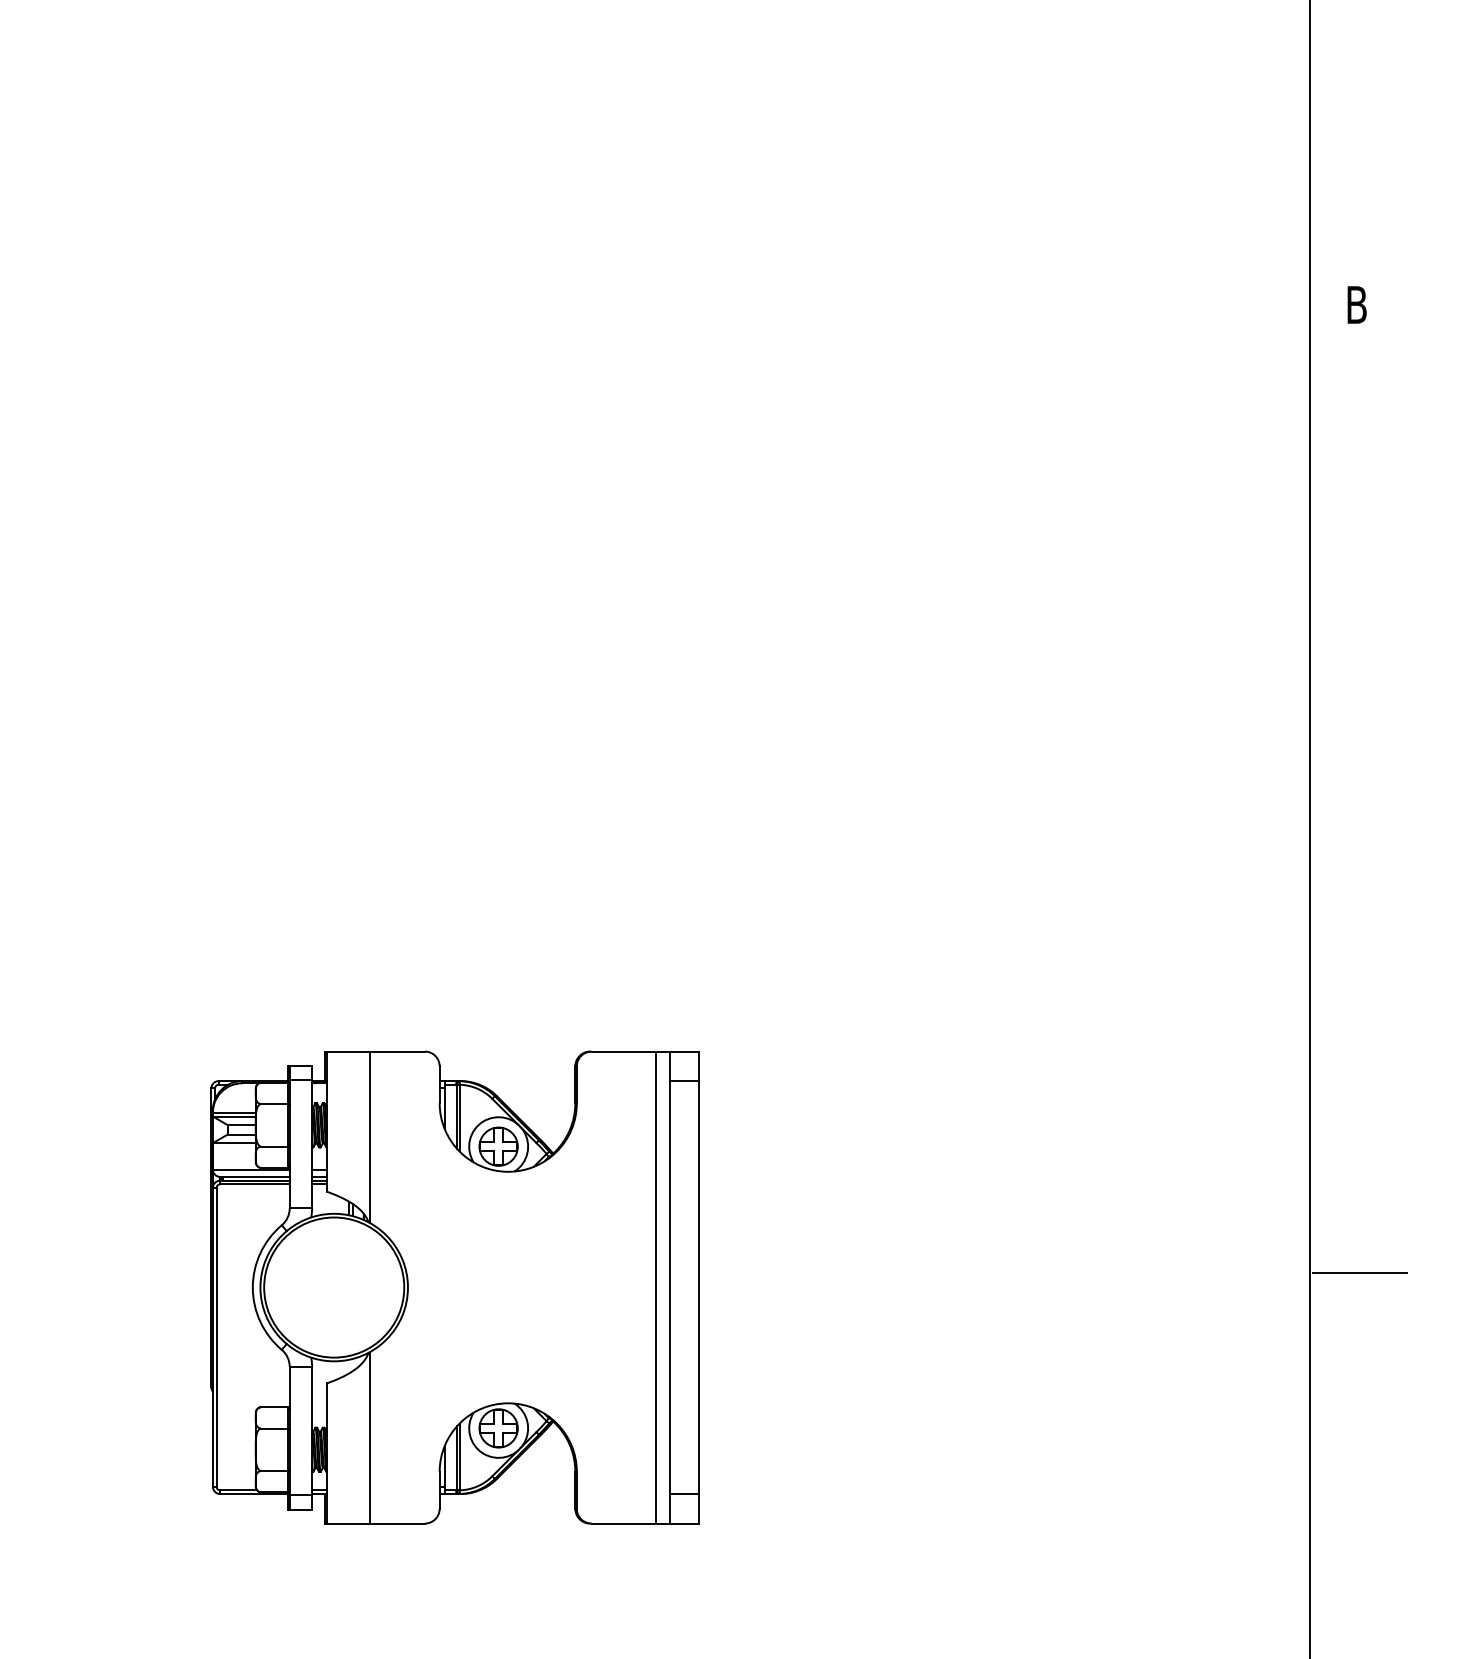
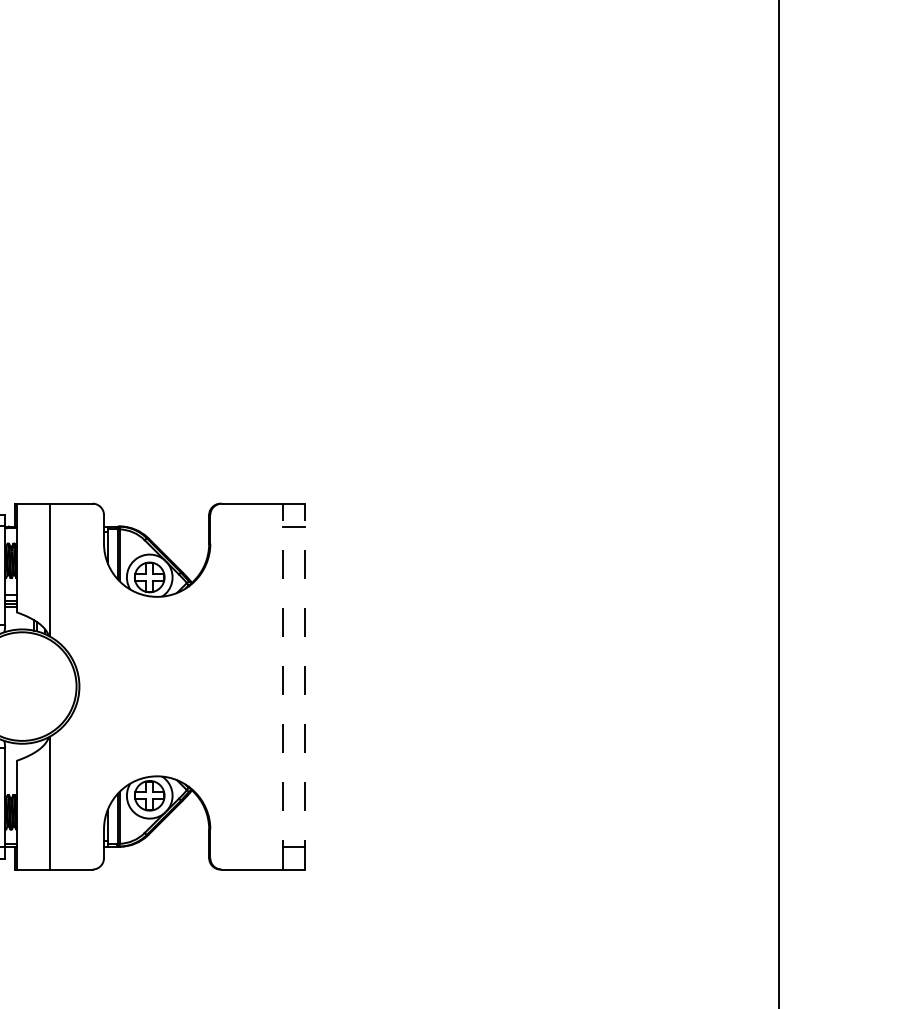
line: (1360, 1272) -> (817, 674), removed
line: (655, 1287) -> (271, 686), removed
line: (670, 1287) -> (282, 686), solid -> dashed
line: (698, 1287) -> (304, 686), solid -> dashed

